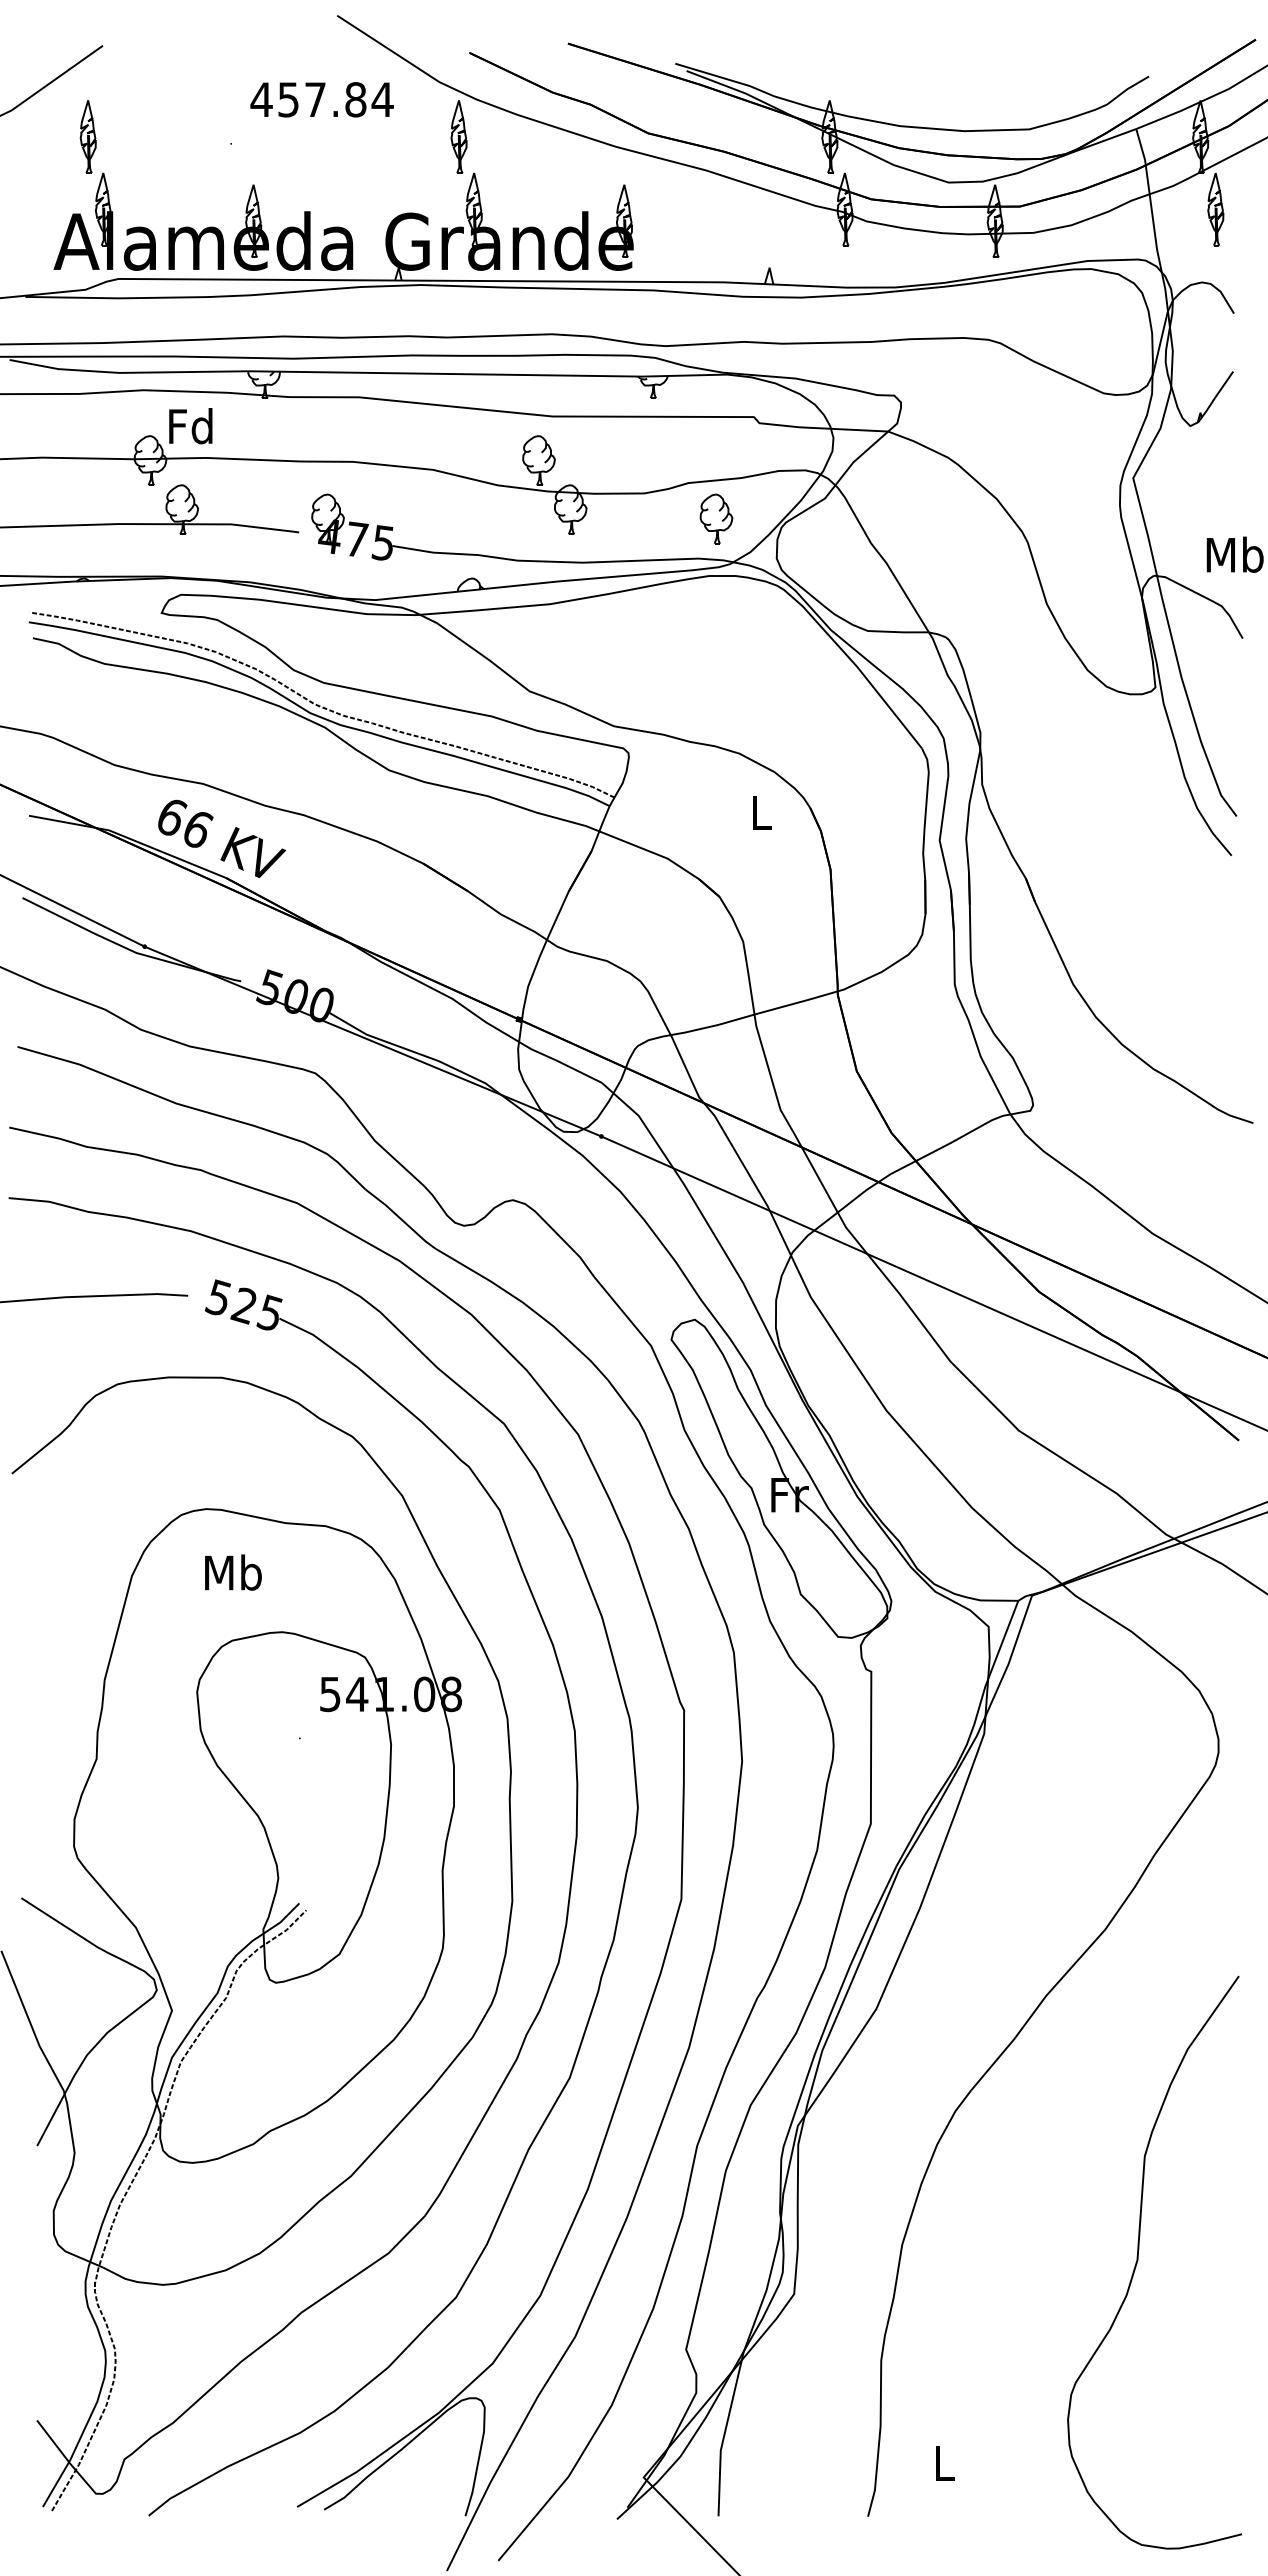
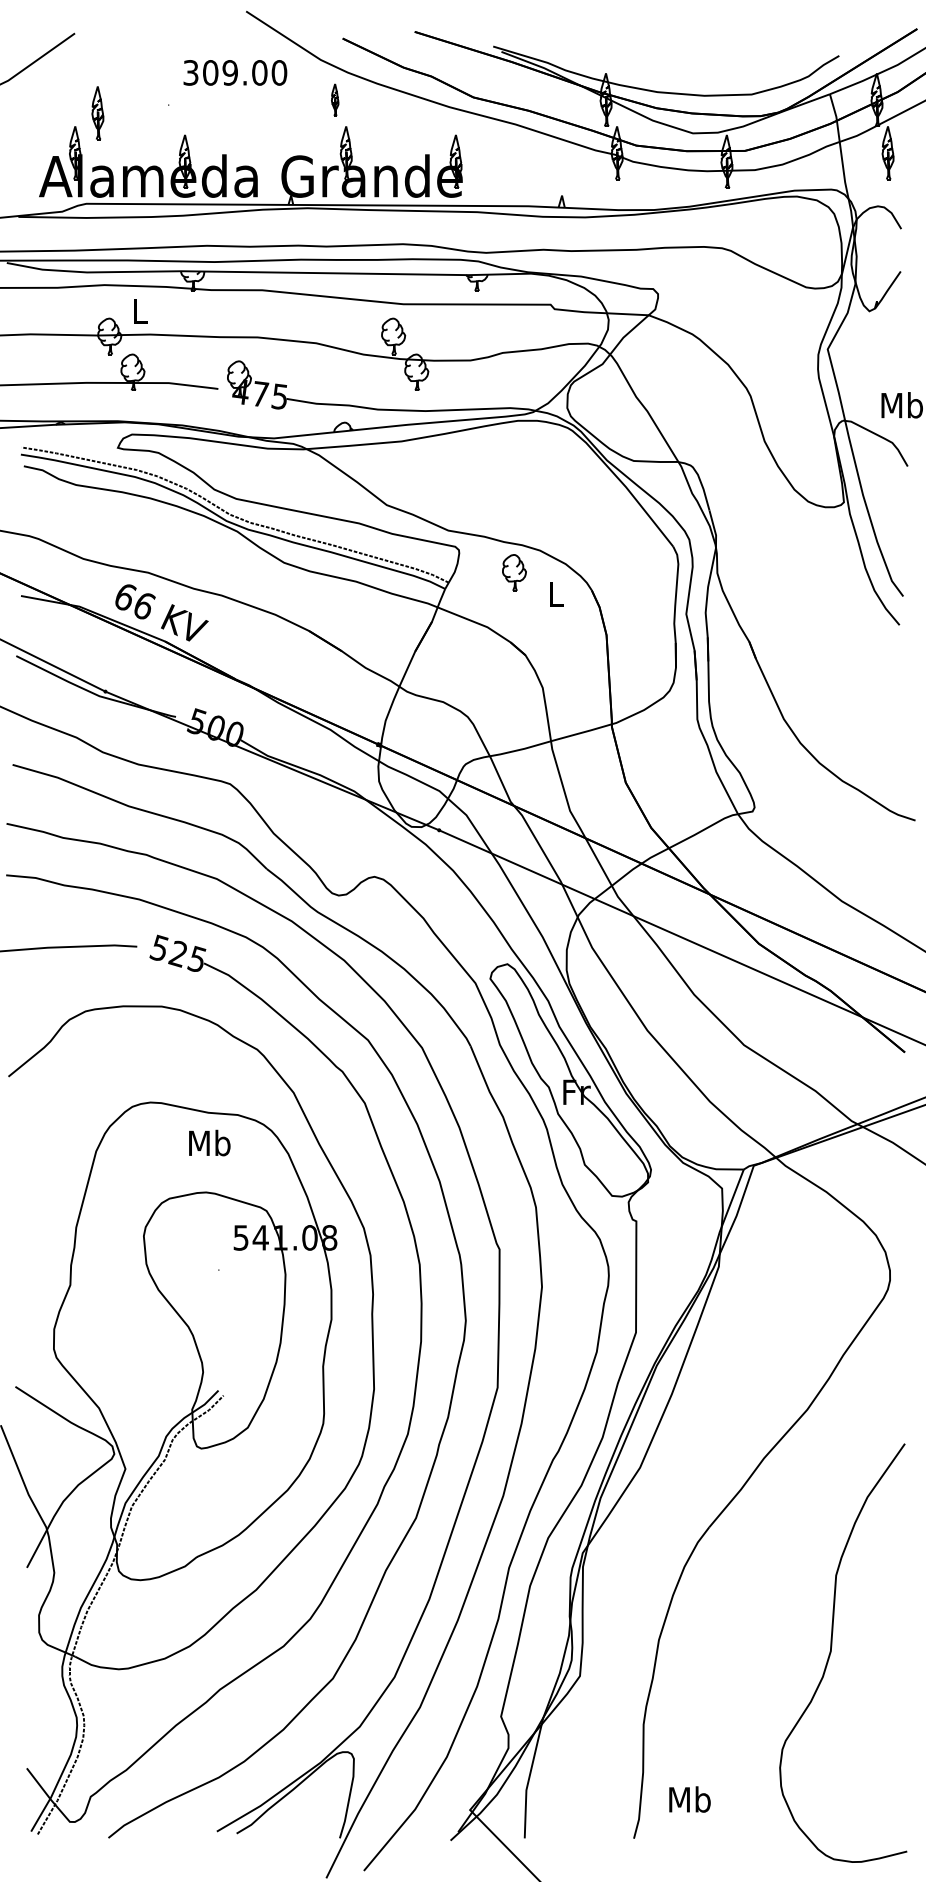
text: (321, 99) -> (234, 72), 457.84 -> 309.00
part: (87, 136) -> (97, 112), moved
part: (458, 136) -> (334, 99), size x0.6
text: (190, 426) -> (138, 311), Fd -> L
part: (716, 518) -> (514, 572), moved
text: (233, 1572) -> (209, 1143), moved
text: (944, 2463) -> (689, 1799), L -> Mb

